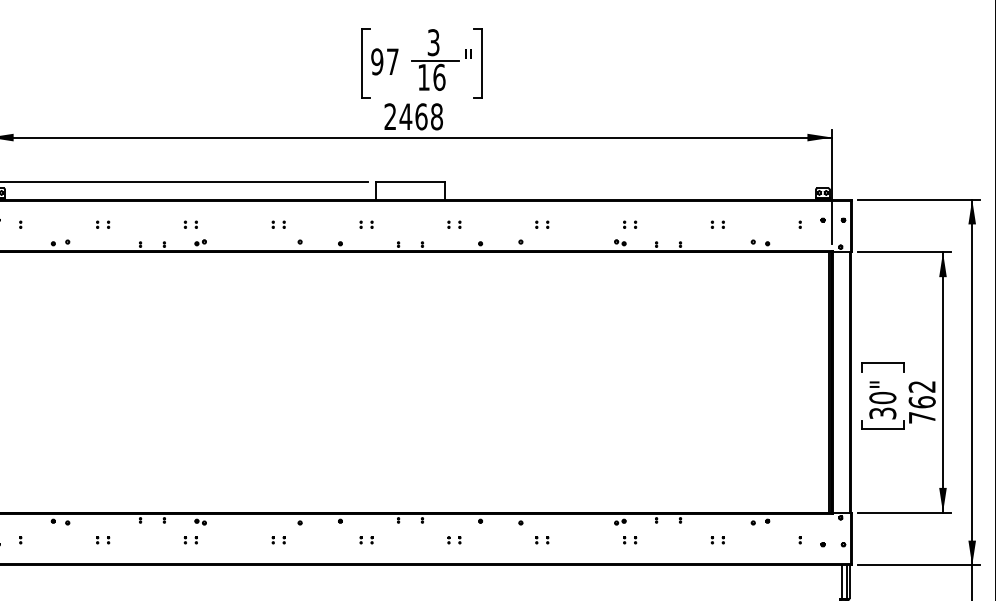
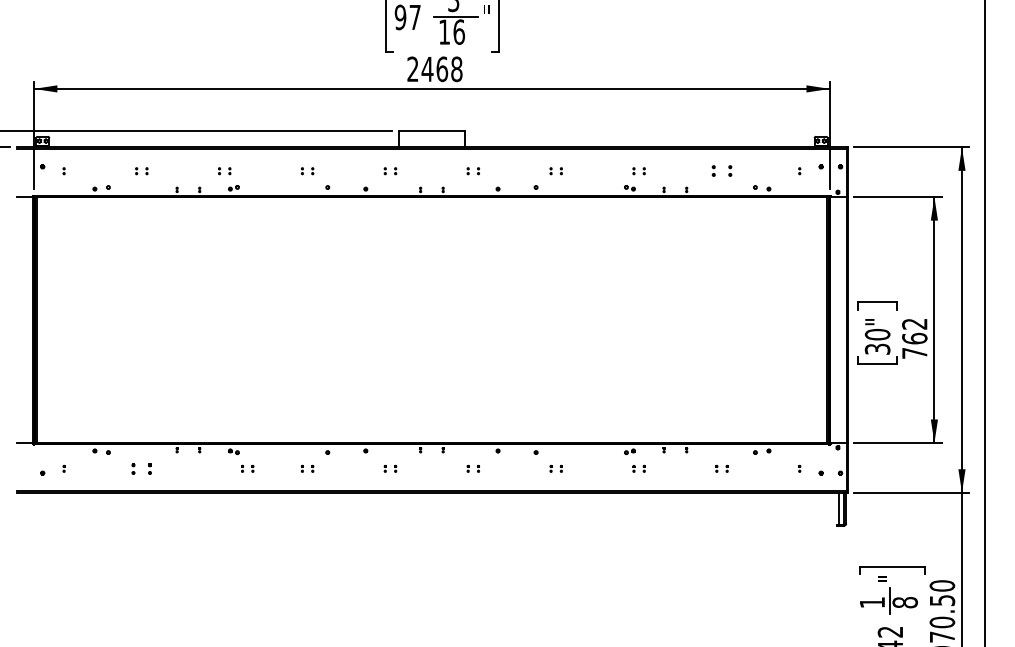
part: (717, 225) -> (721, 171), size x1.6
part: (102, 539) -> (141, 468), size x1.6
part: (190, 539) -> (247, 468), moved

